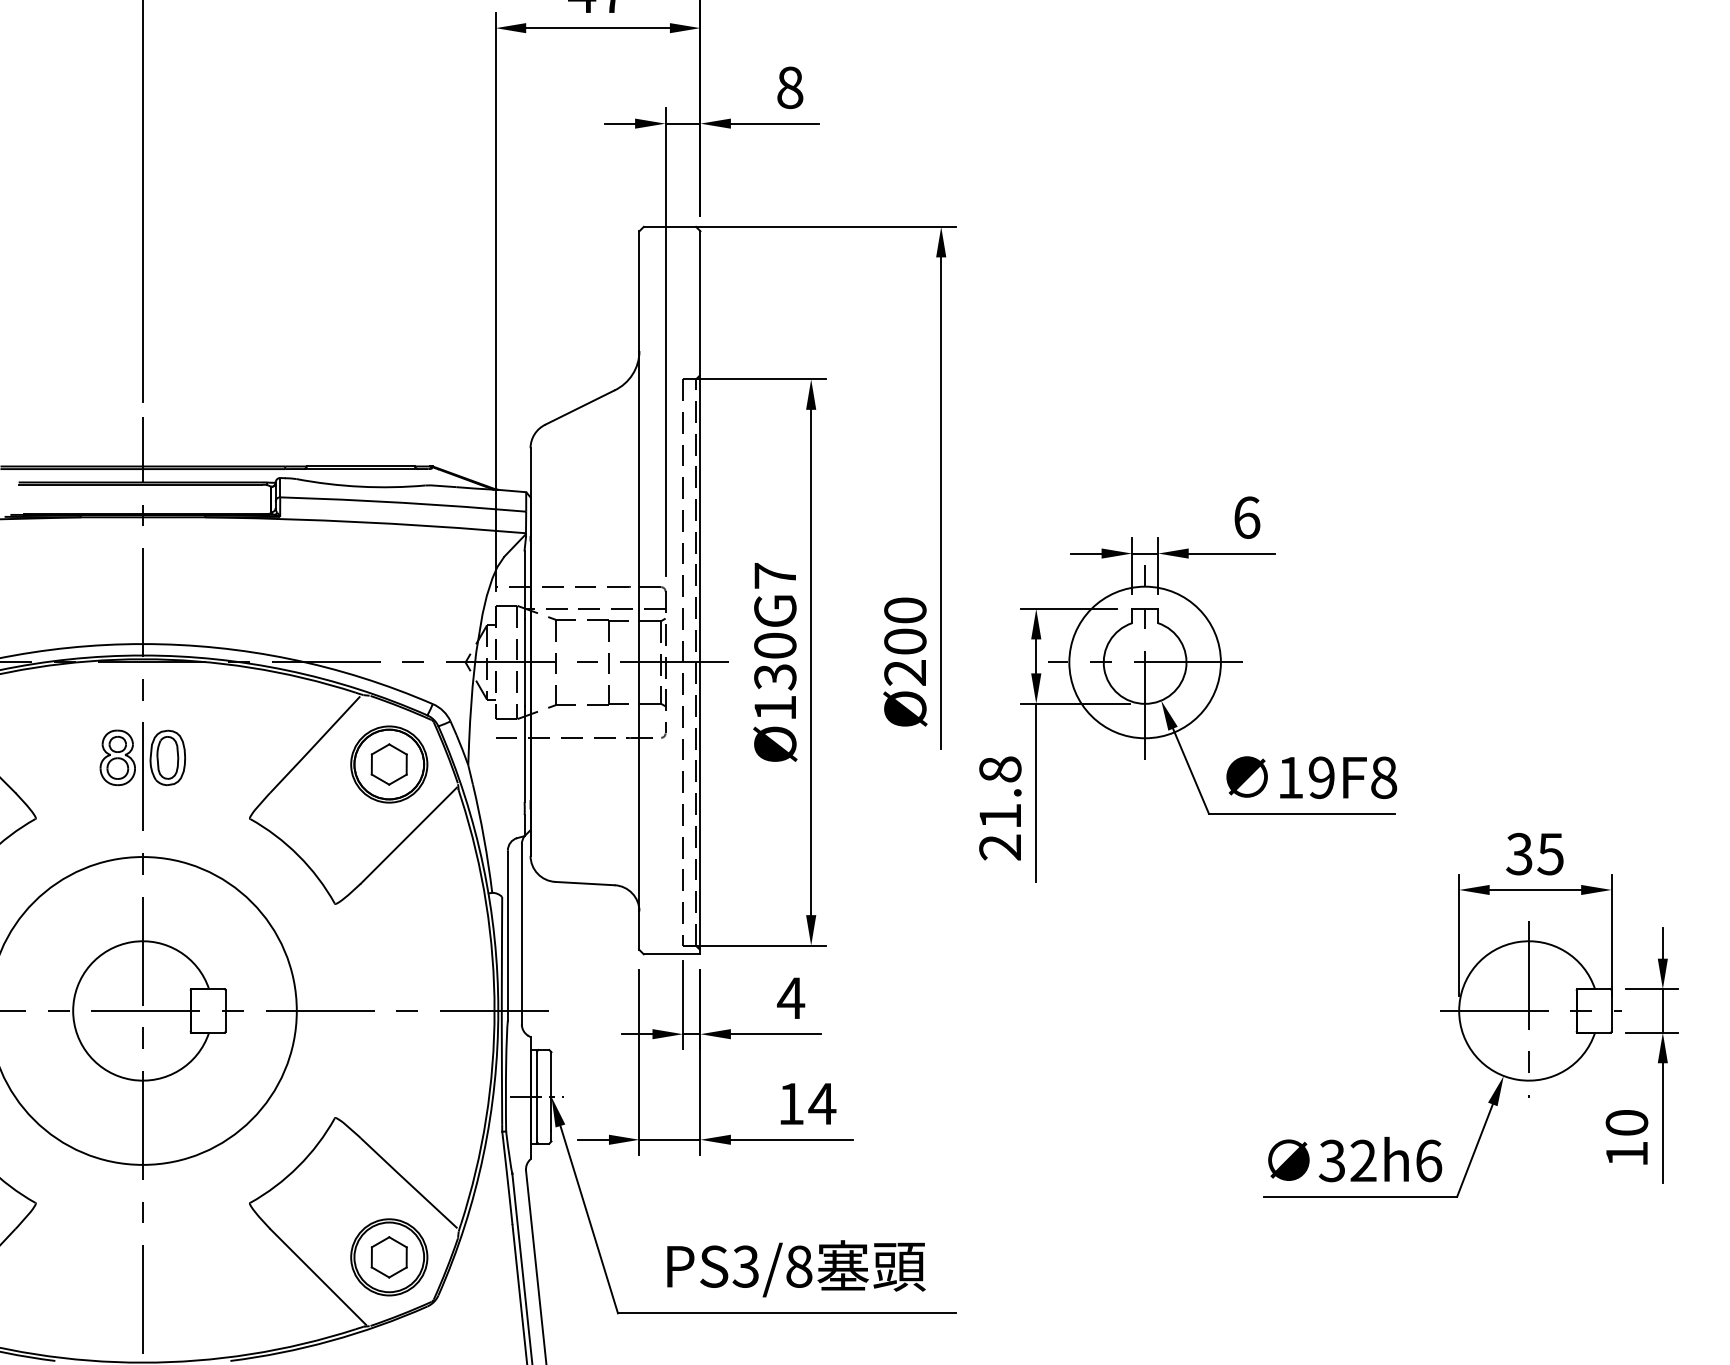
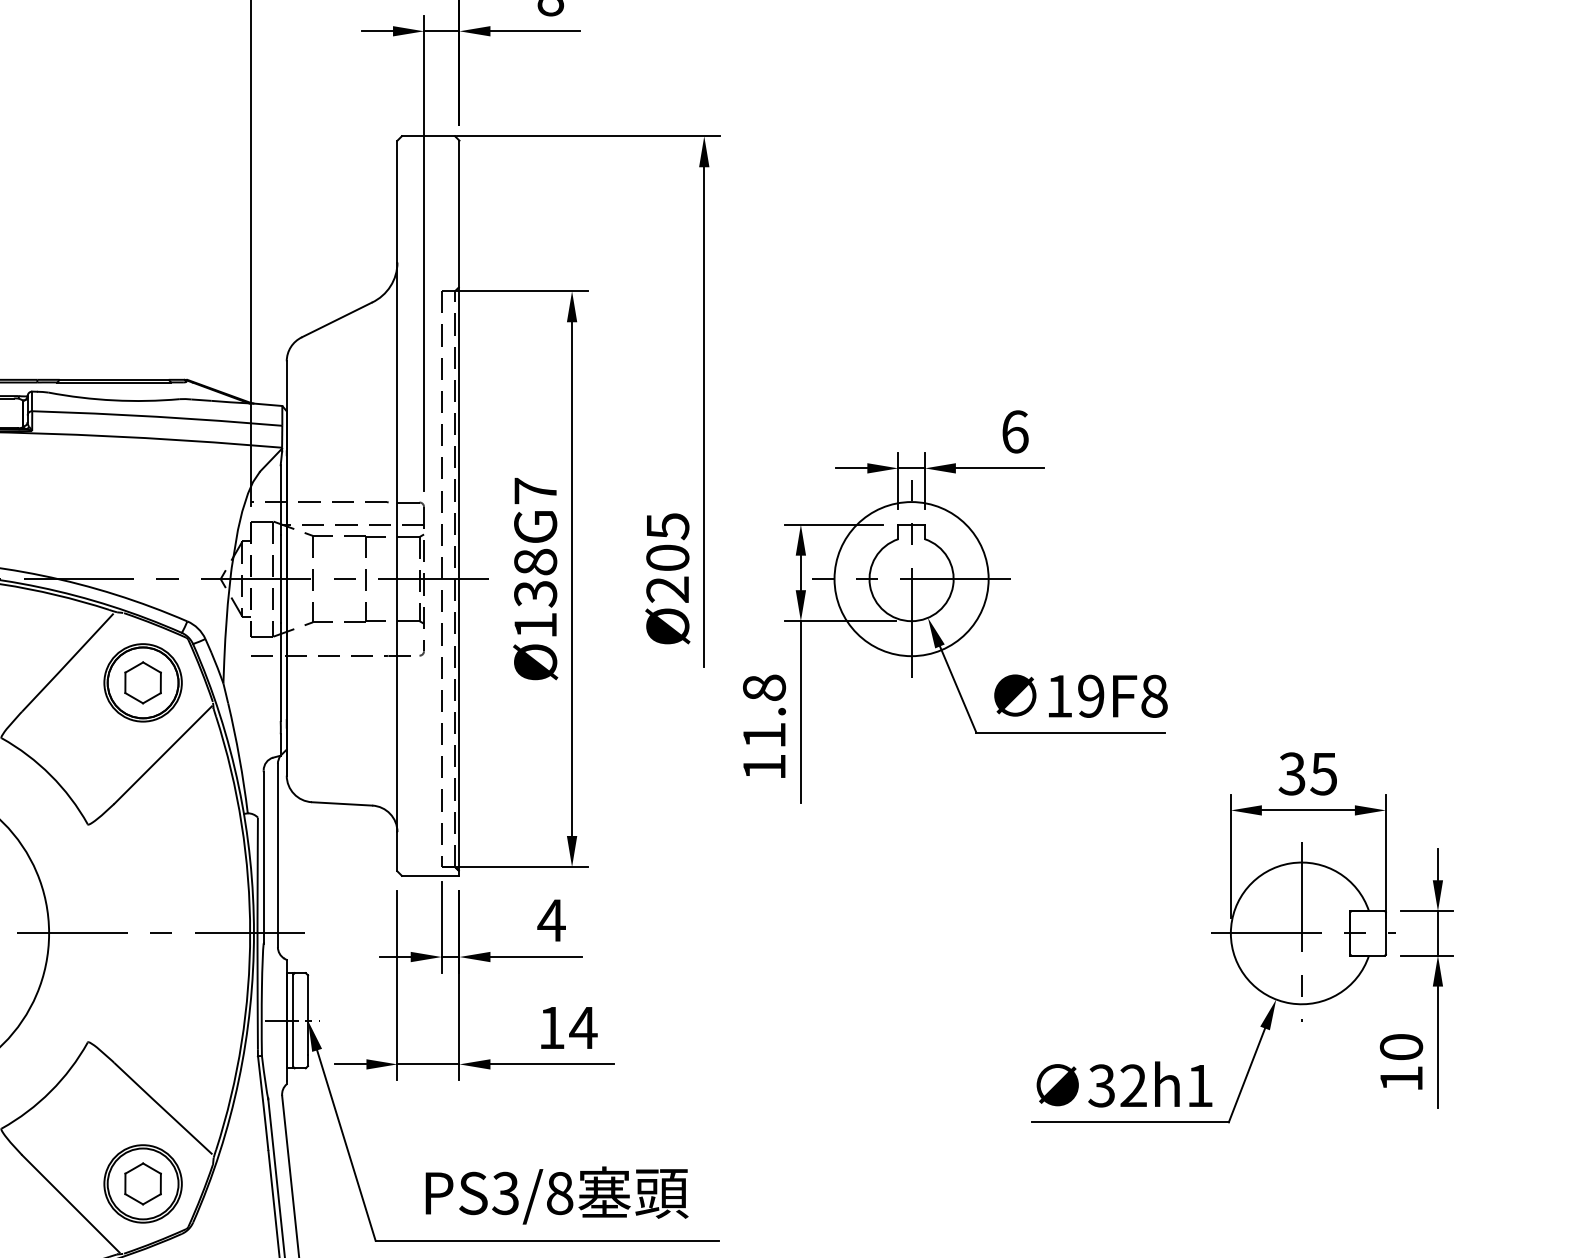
text: (905, 610) -> (667, 526), Ø200 -> Ø205
text: (775, 645) -> (535, 561), Ø130G7 -> Ø138G7
text: (999, 847) -> (763, 767), 21.8 -> 11.8
text: (1429, 1160) -> (1200, 1085), 32h6 -> 32h1

